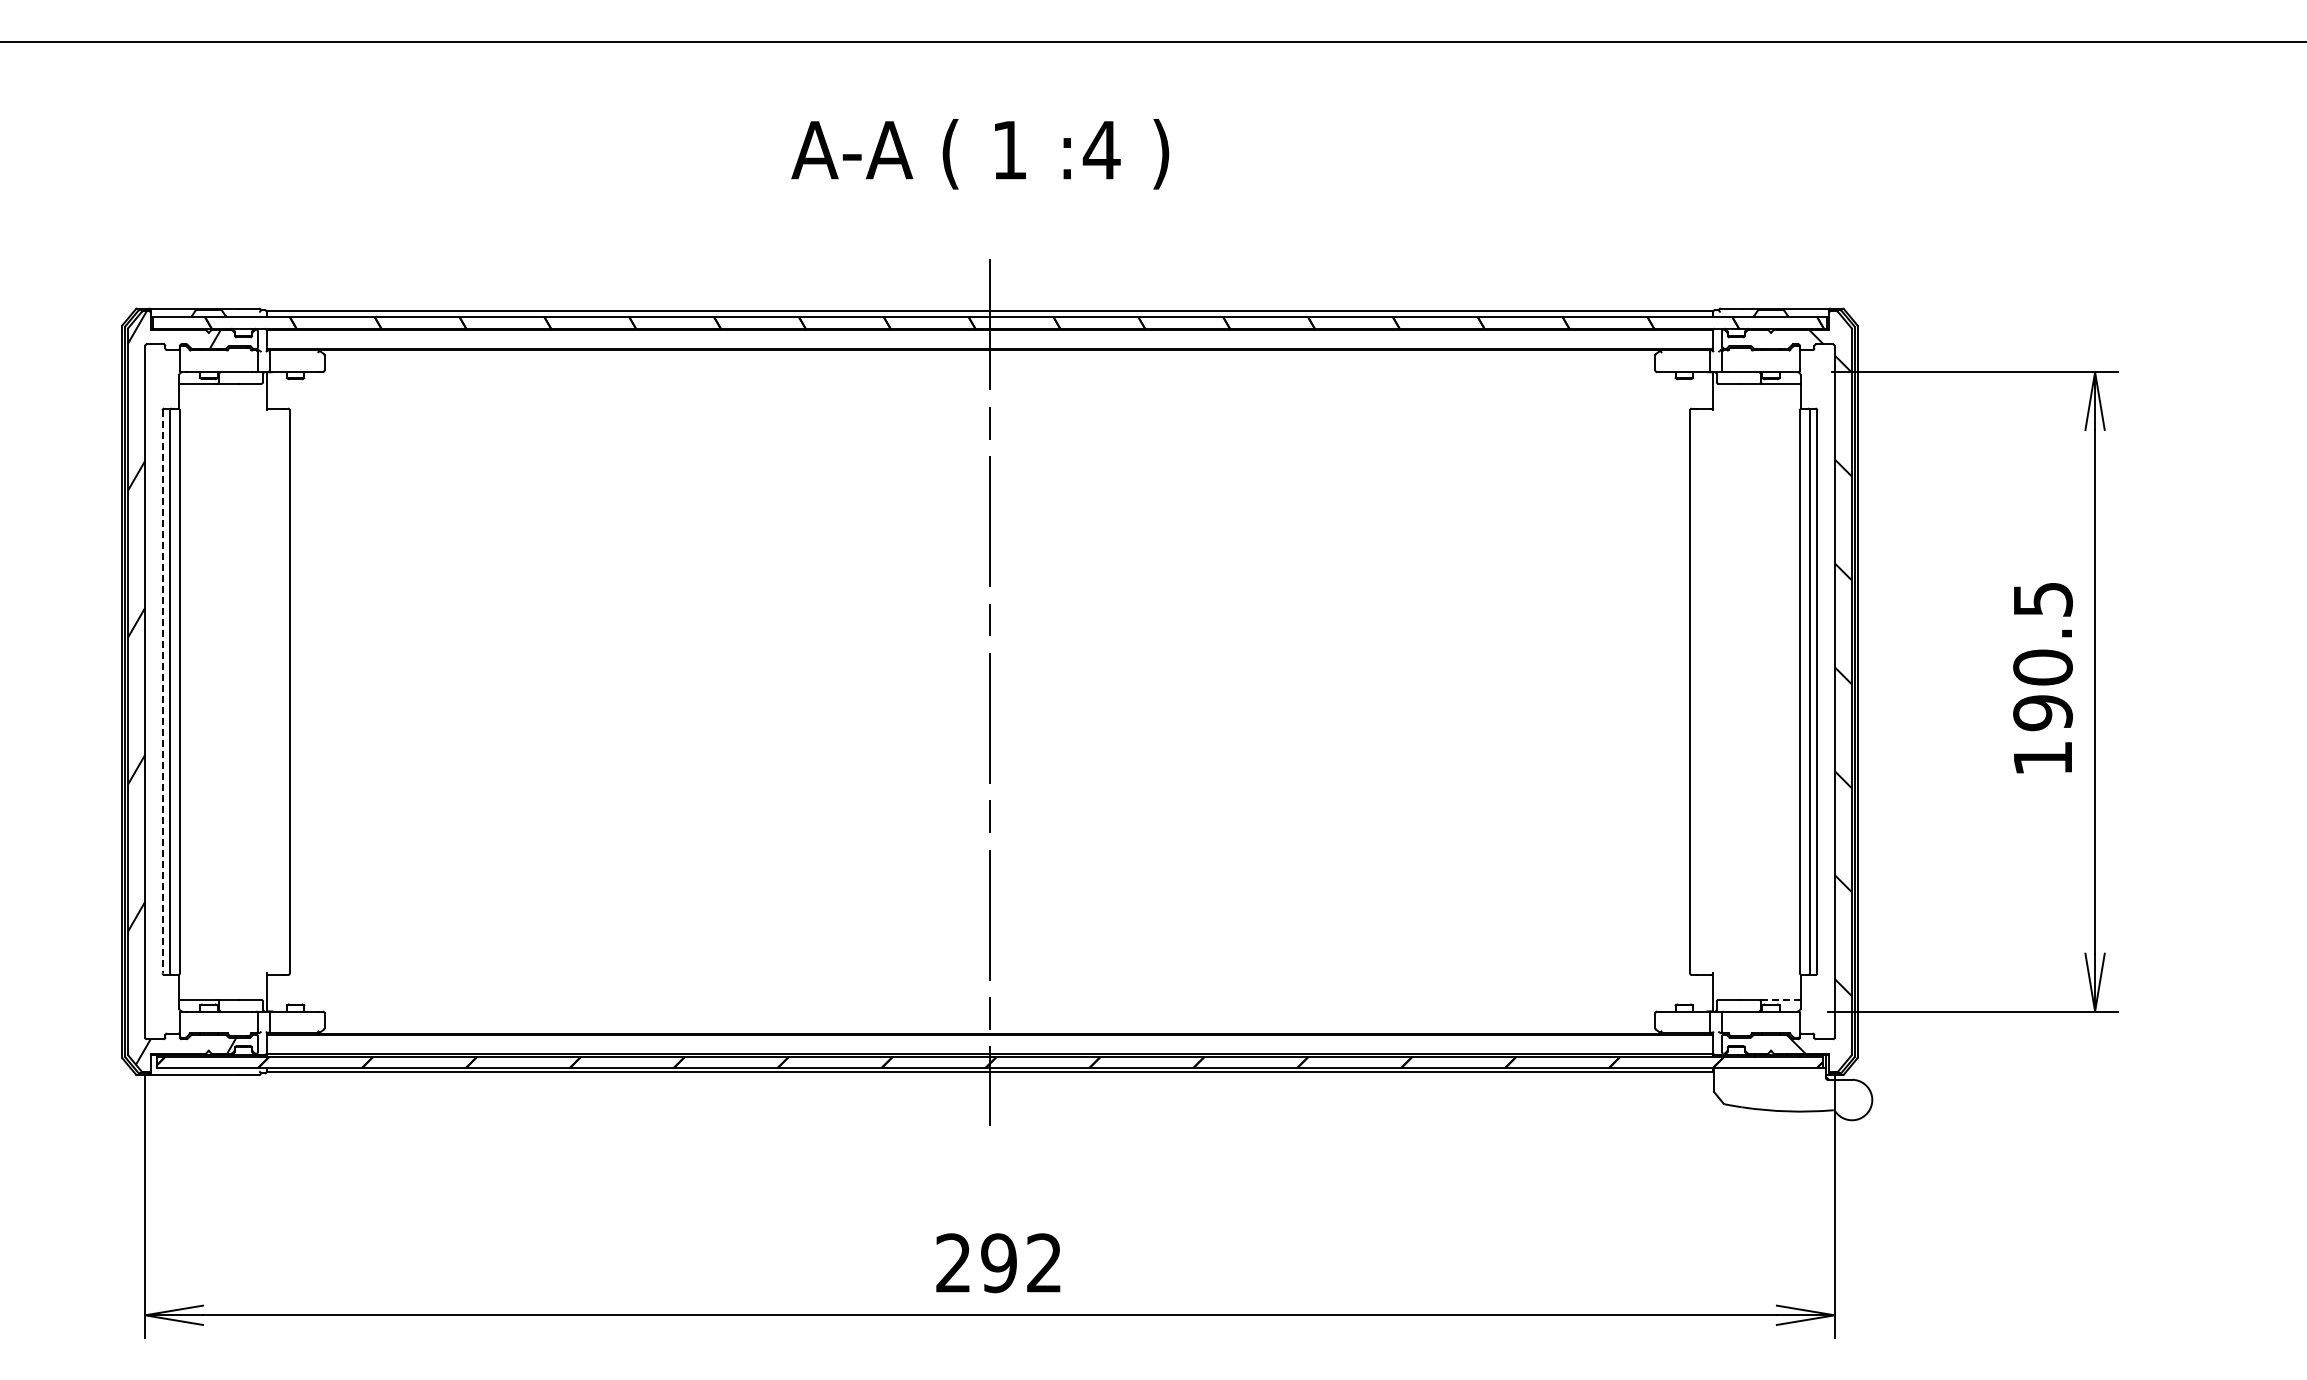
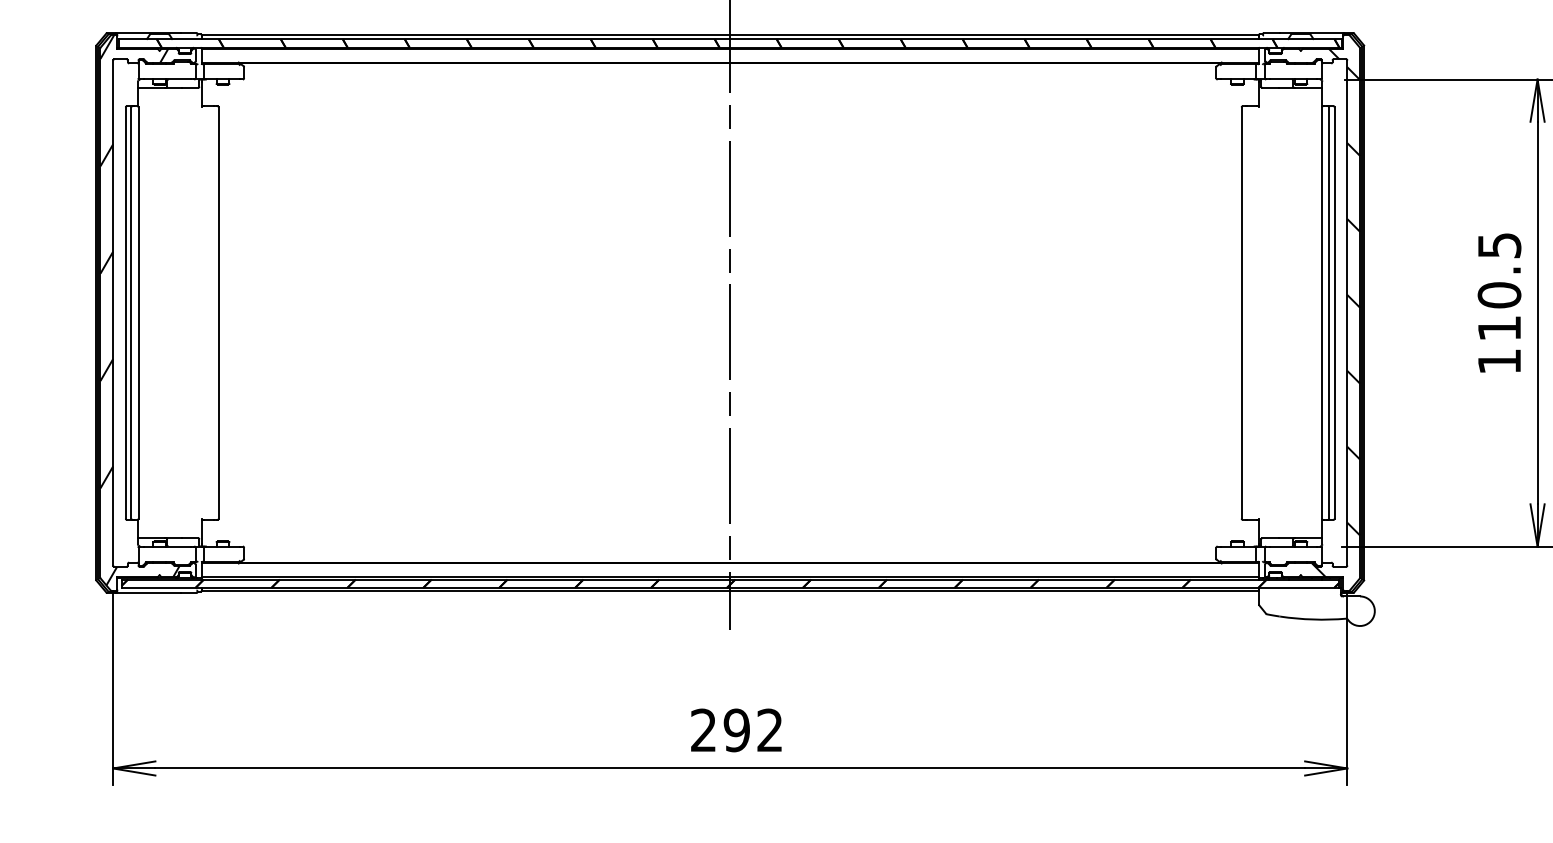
line: (162, 692) -> (125, 313), dashed -> solid
text: (2042, 713) -> (1499, 328), 190.5 -> 110.5
line: (1781, 999) -> (1308, 537), dashed -> solid

